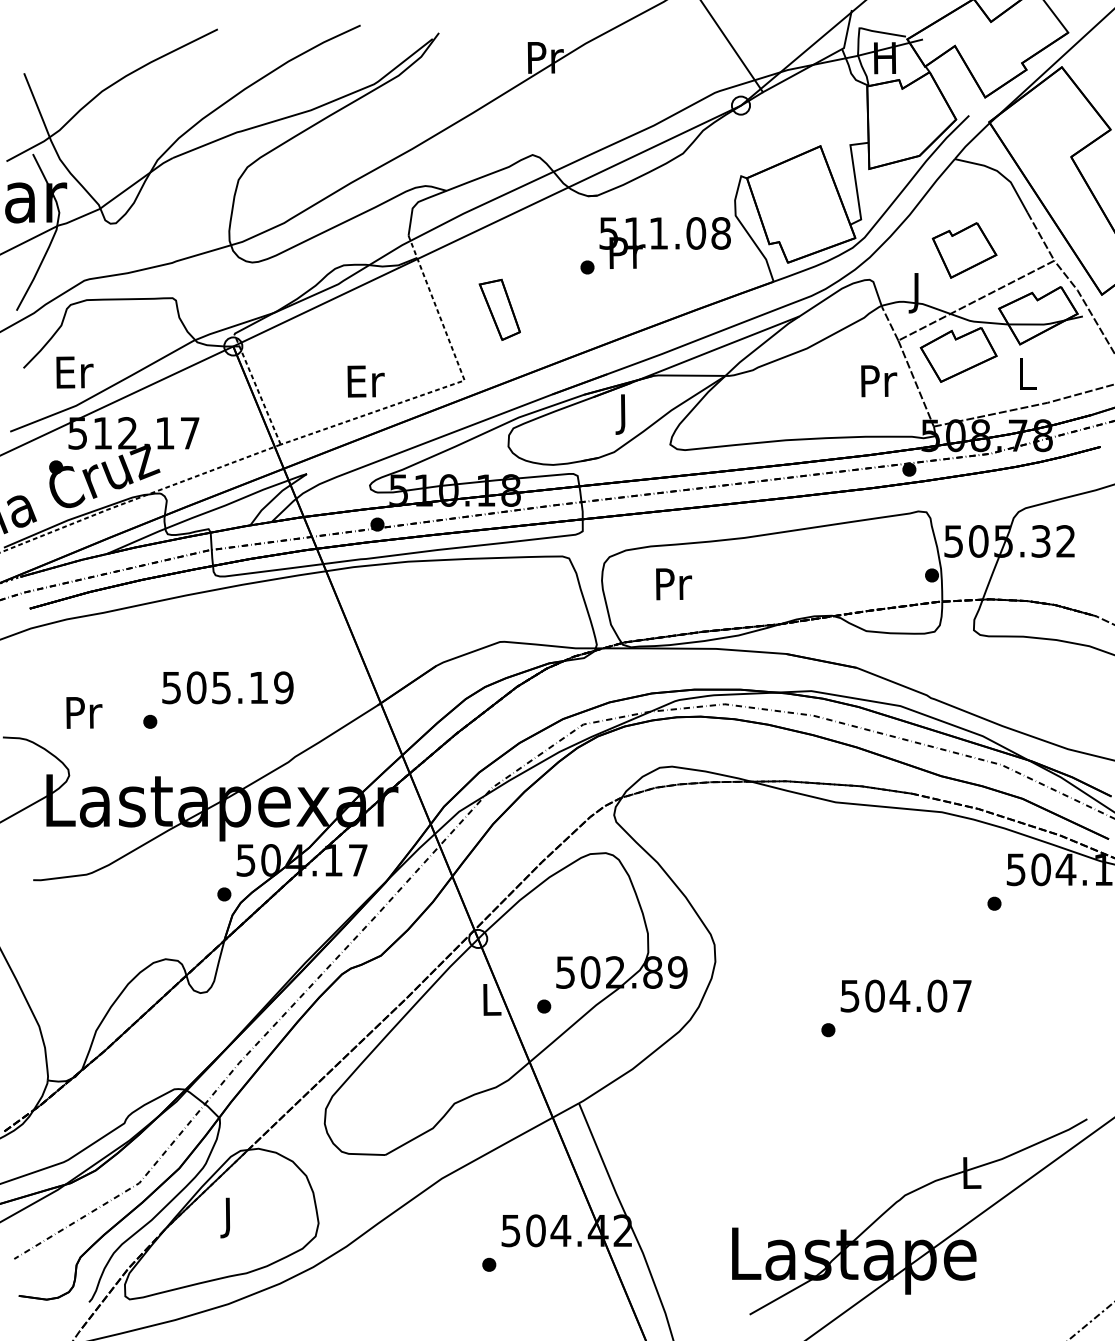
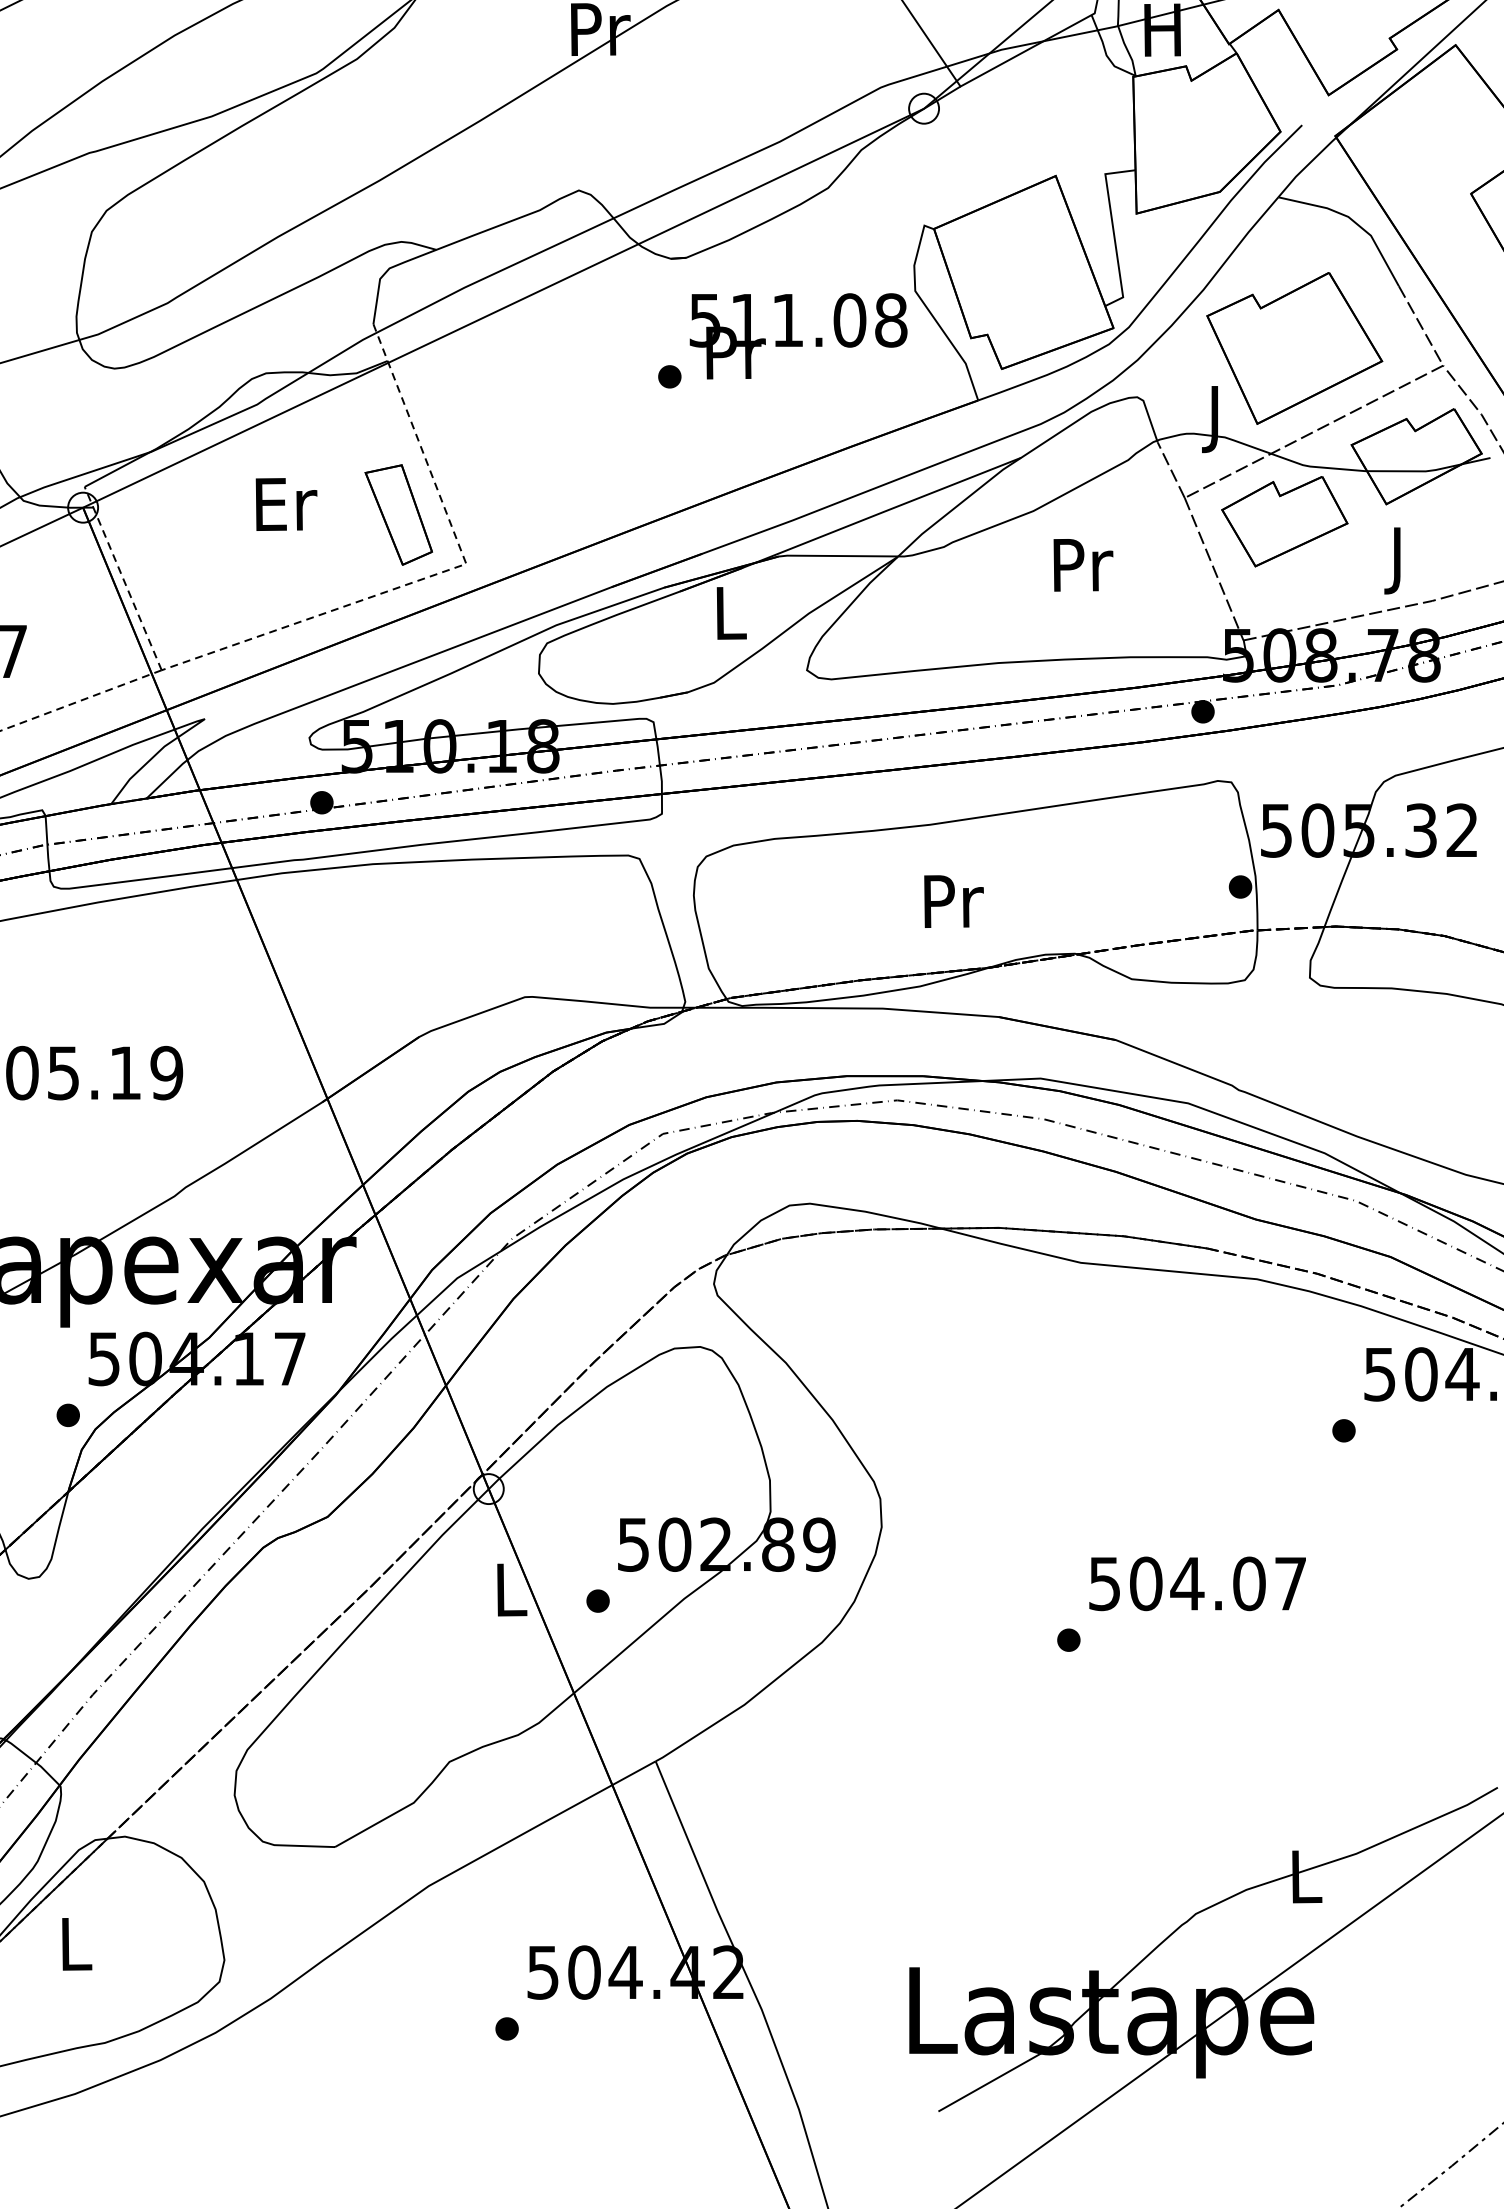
part: (964, 250) -> (1294, 348), size x1.67
part: (499, 309) -> (398, 514), moved
text: (1027, 378) -> (1398, 560), L -> J
text: (365, 381) -> (285, 504), moved
text: (879, 381) -> (1083, 565), moved
text: (624, 414) -> (731, 620), J -> L
text: (674, 584) -> (954, 901), moved
text: (229, 1217) -> (76, 1950), J -> L

